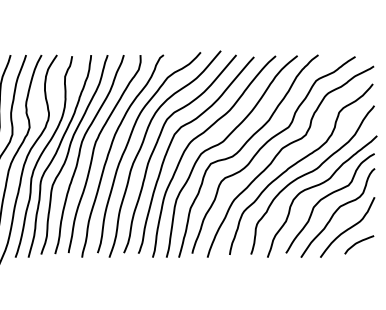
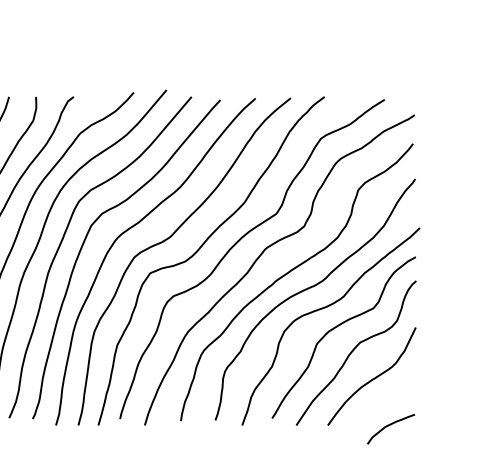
curve: (358, 243) -> (389, 426), moved

